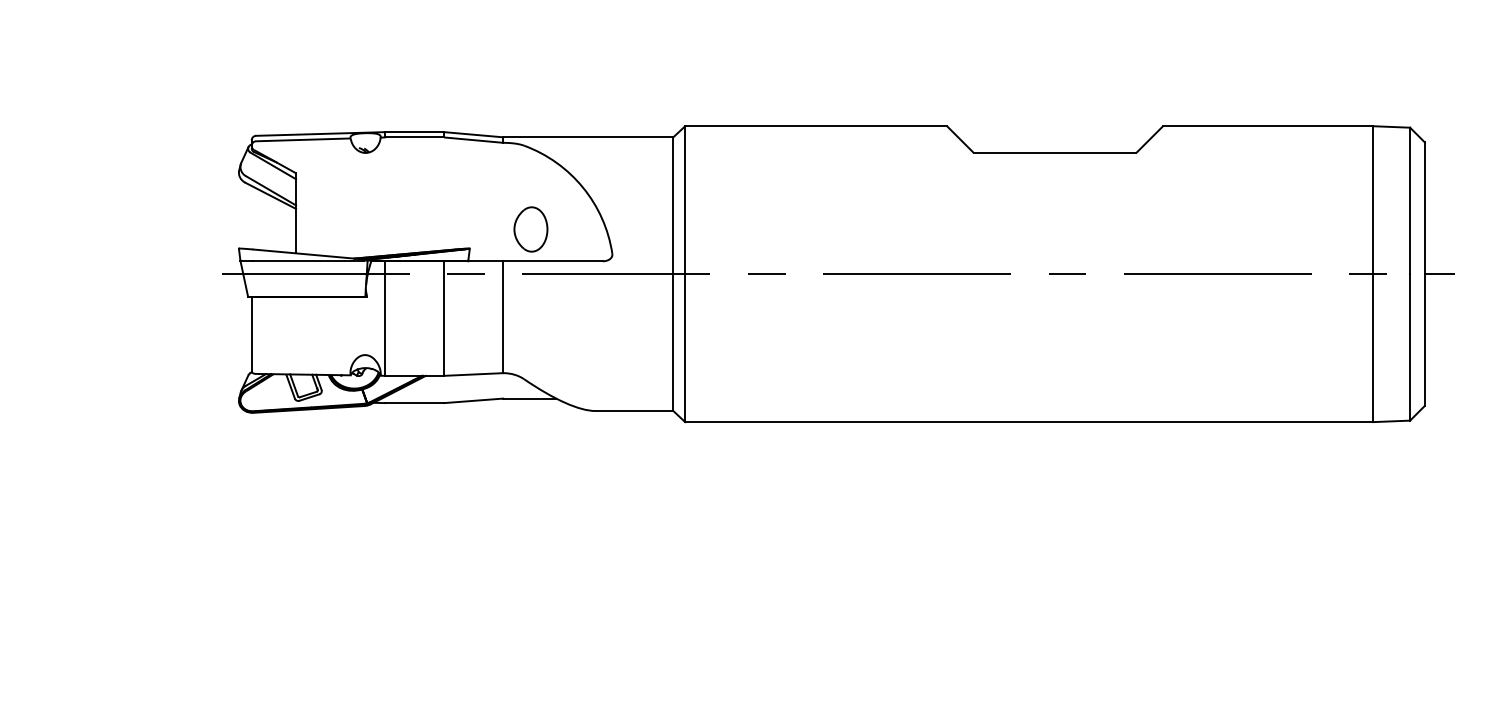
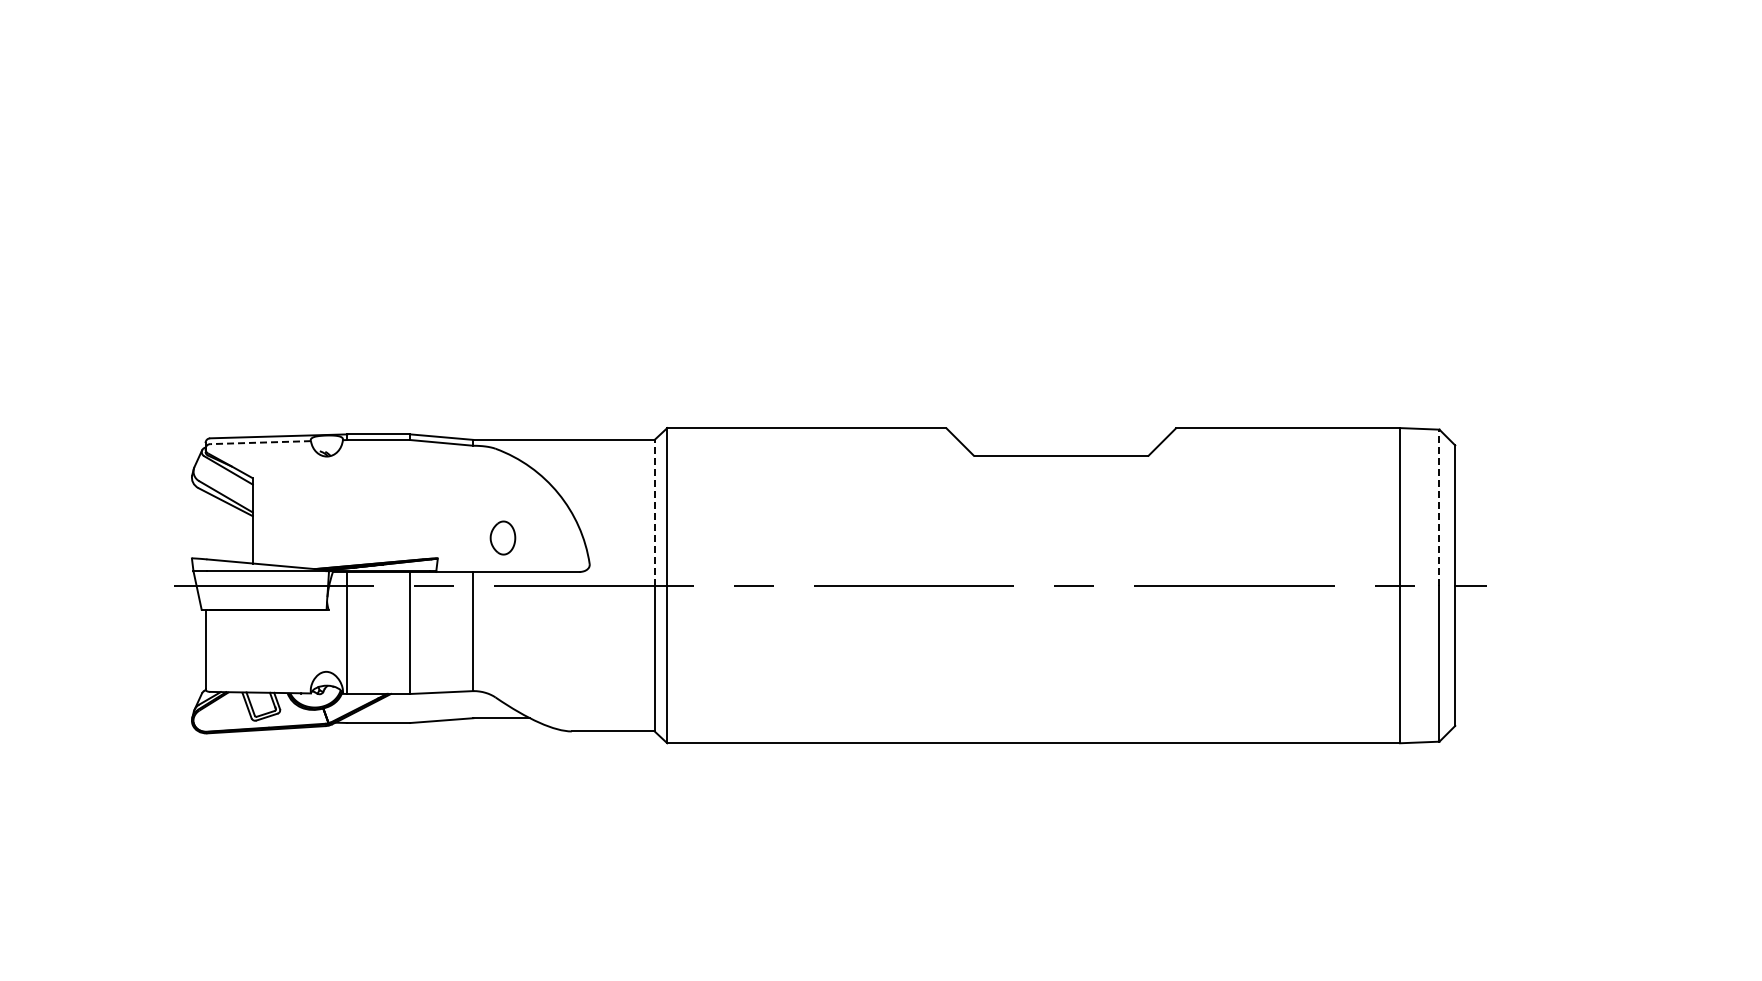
line: (303, 139) -> (260, 442), solid -> dashed
line: (1410, 200) -> (1439, 507), solid -> dashed
line: (673, 205) -> (654, 512), solid -> dashed
part: (530, 228) -> (502, 537), size x0.7

